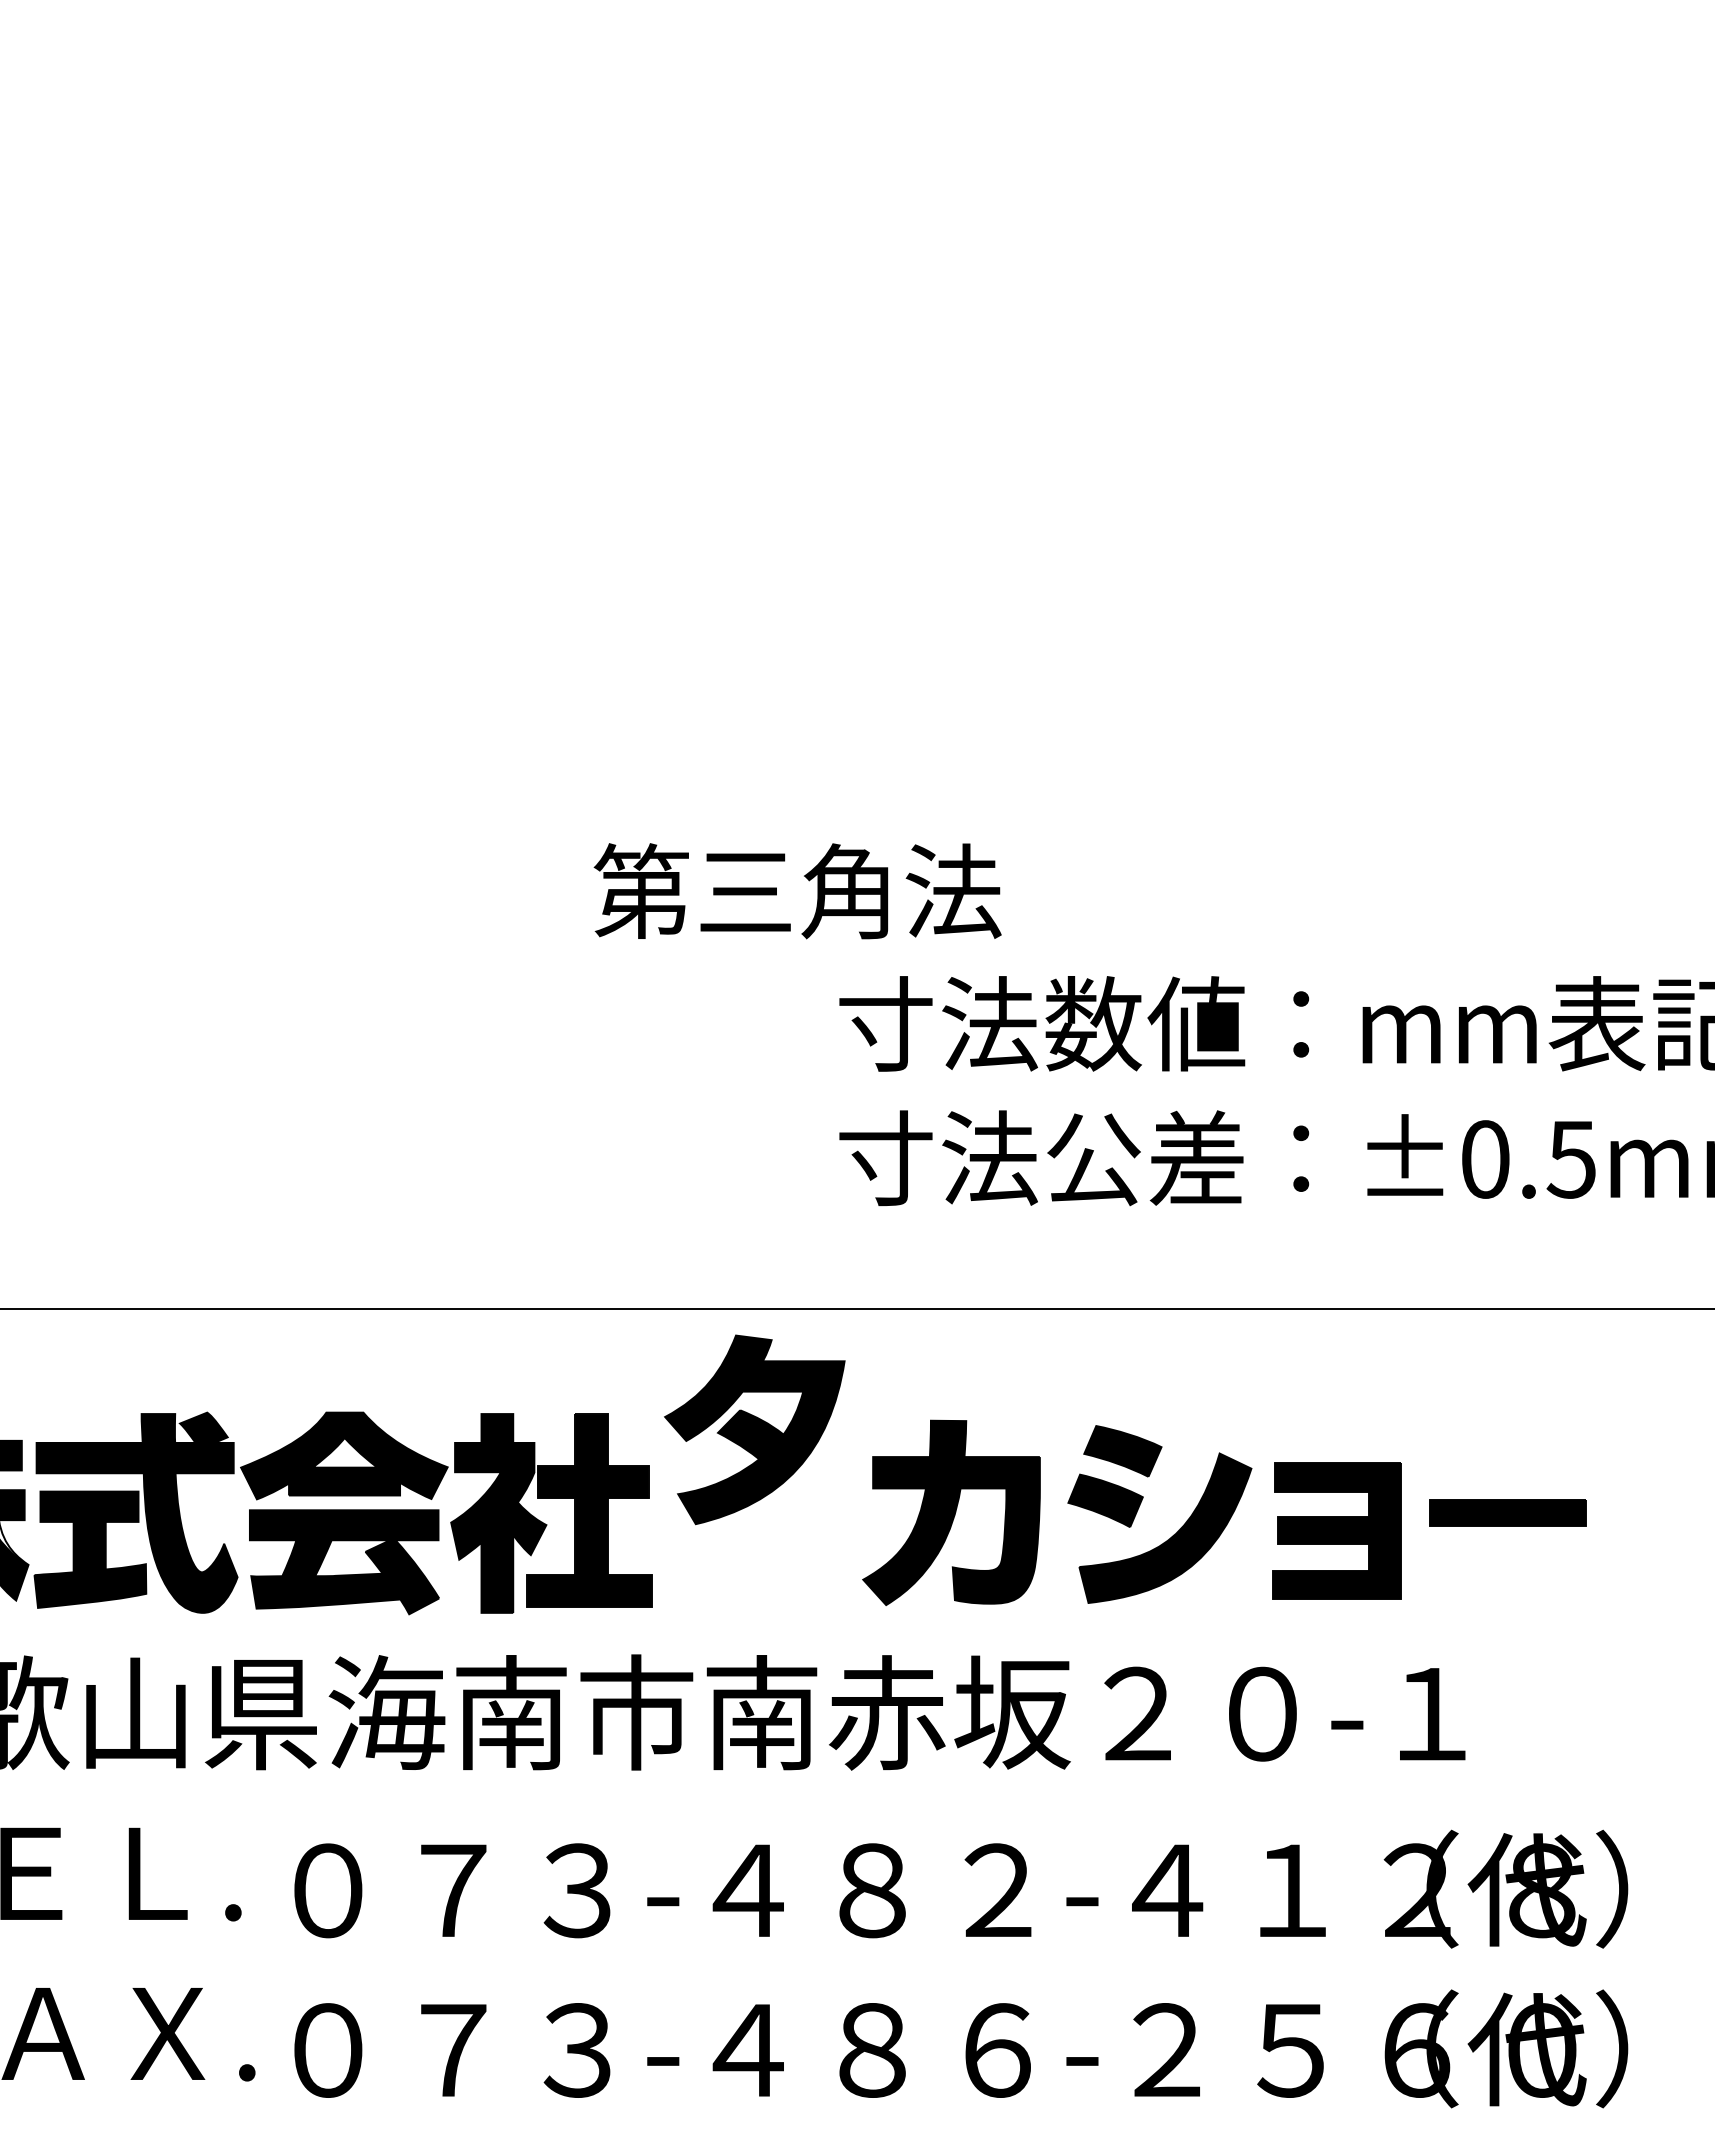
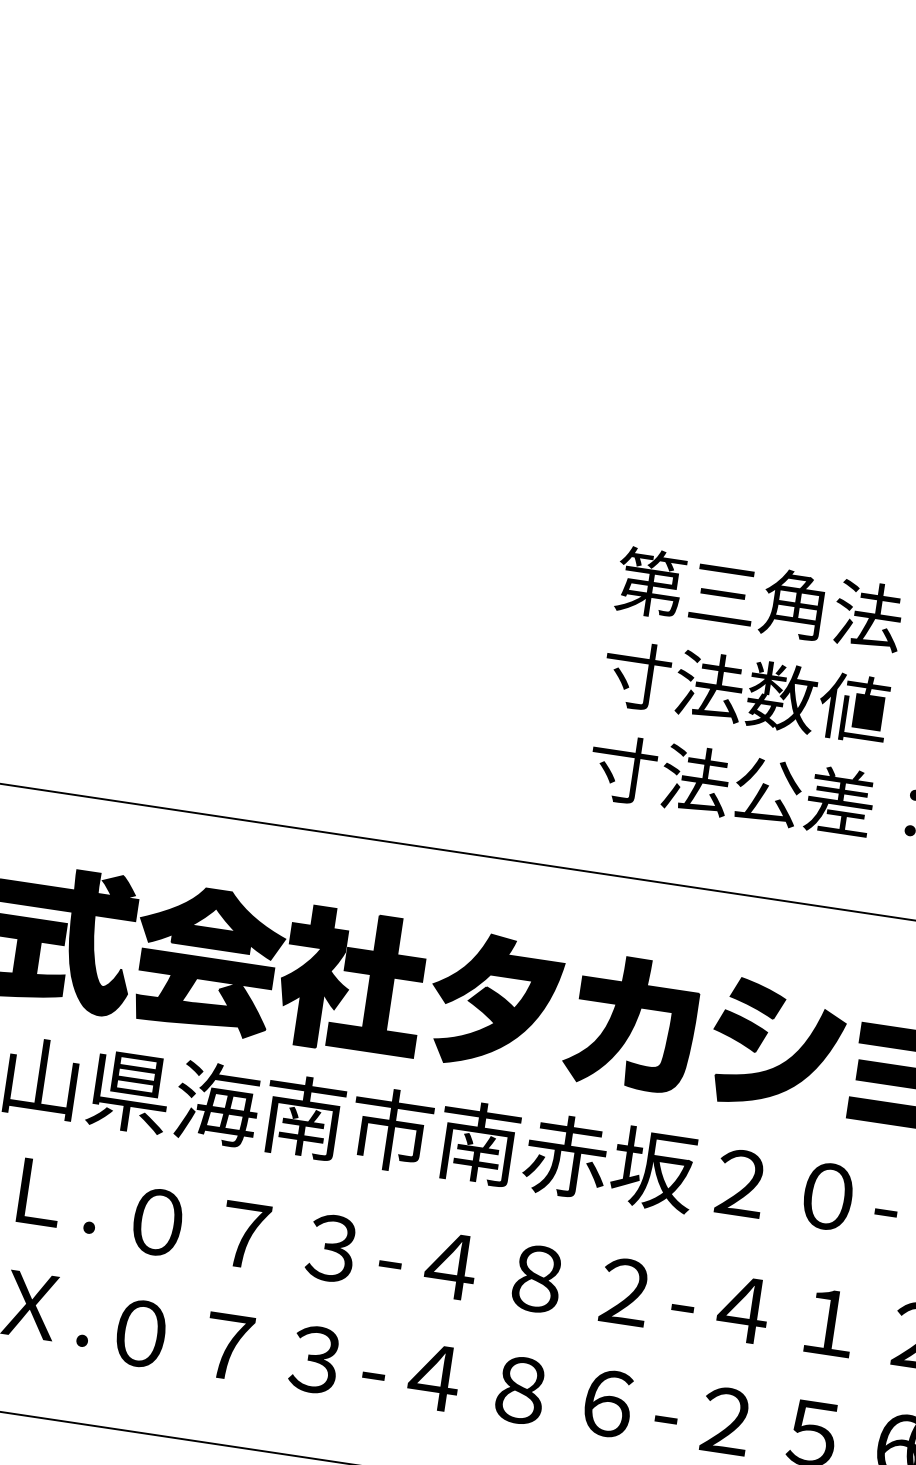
text: (797, 891) -> (759, 599), moved
part: (754, 1429) -> (494, 1002), moved

